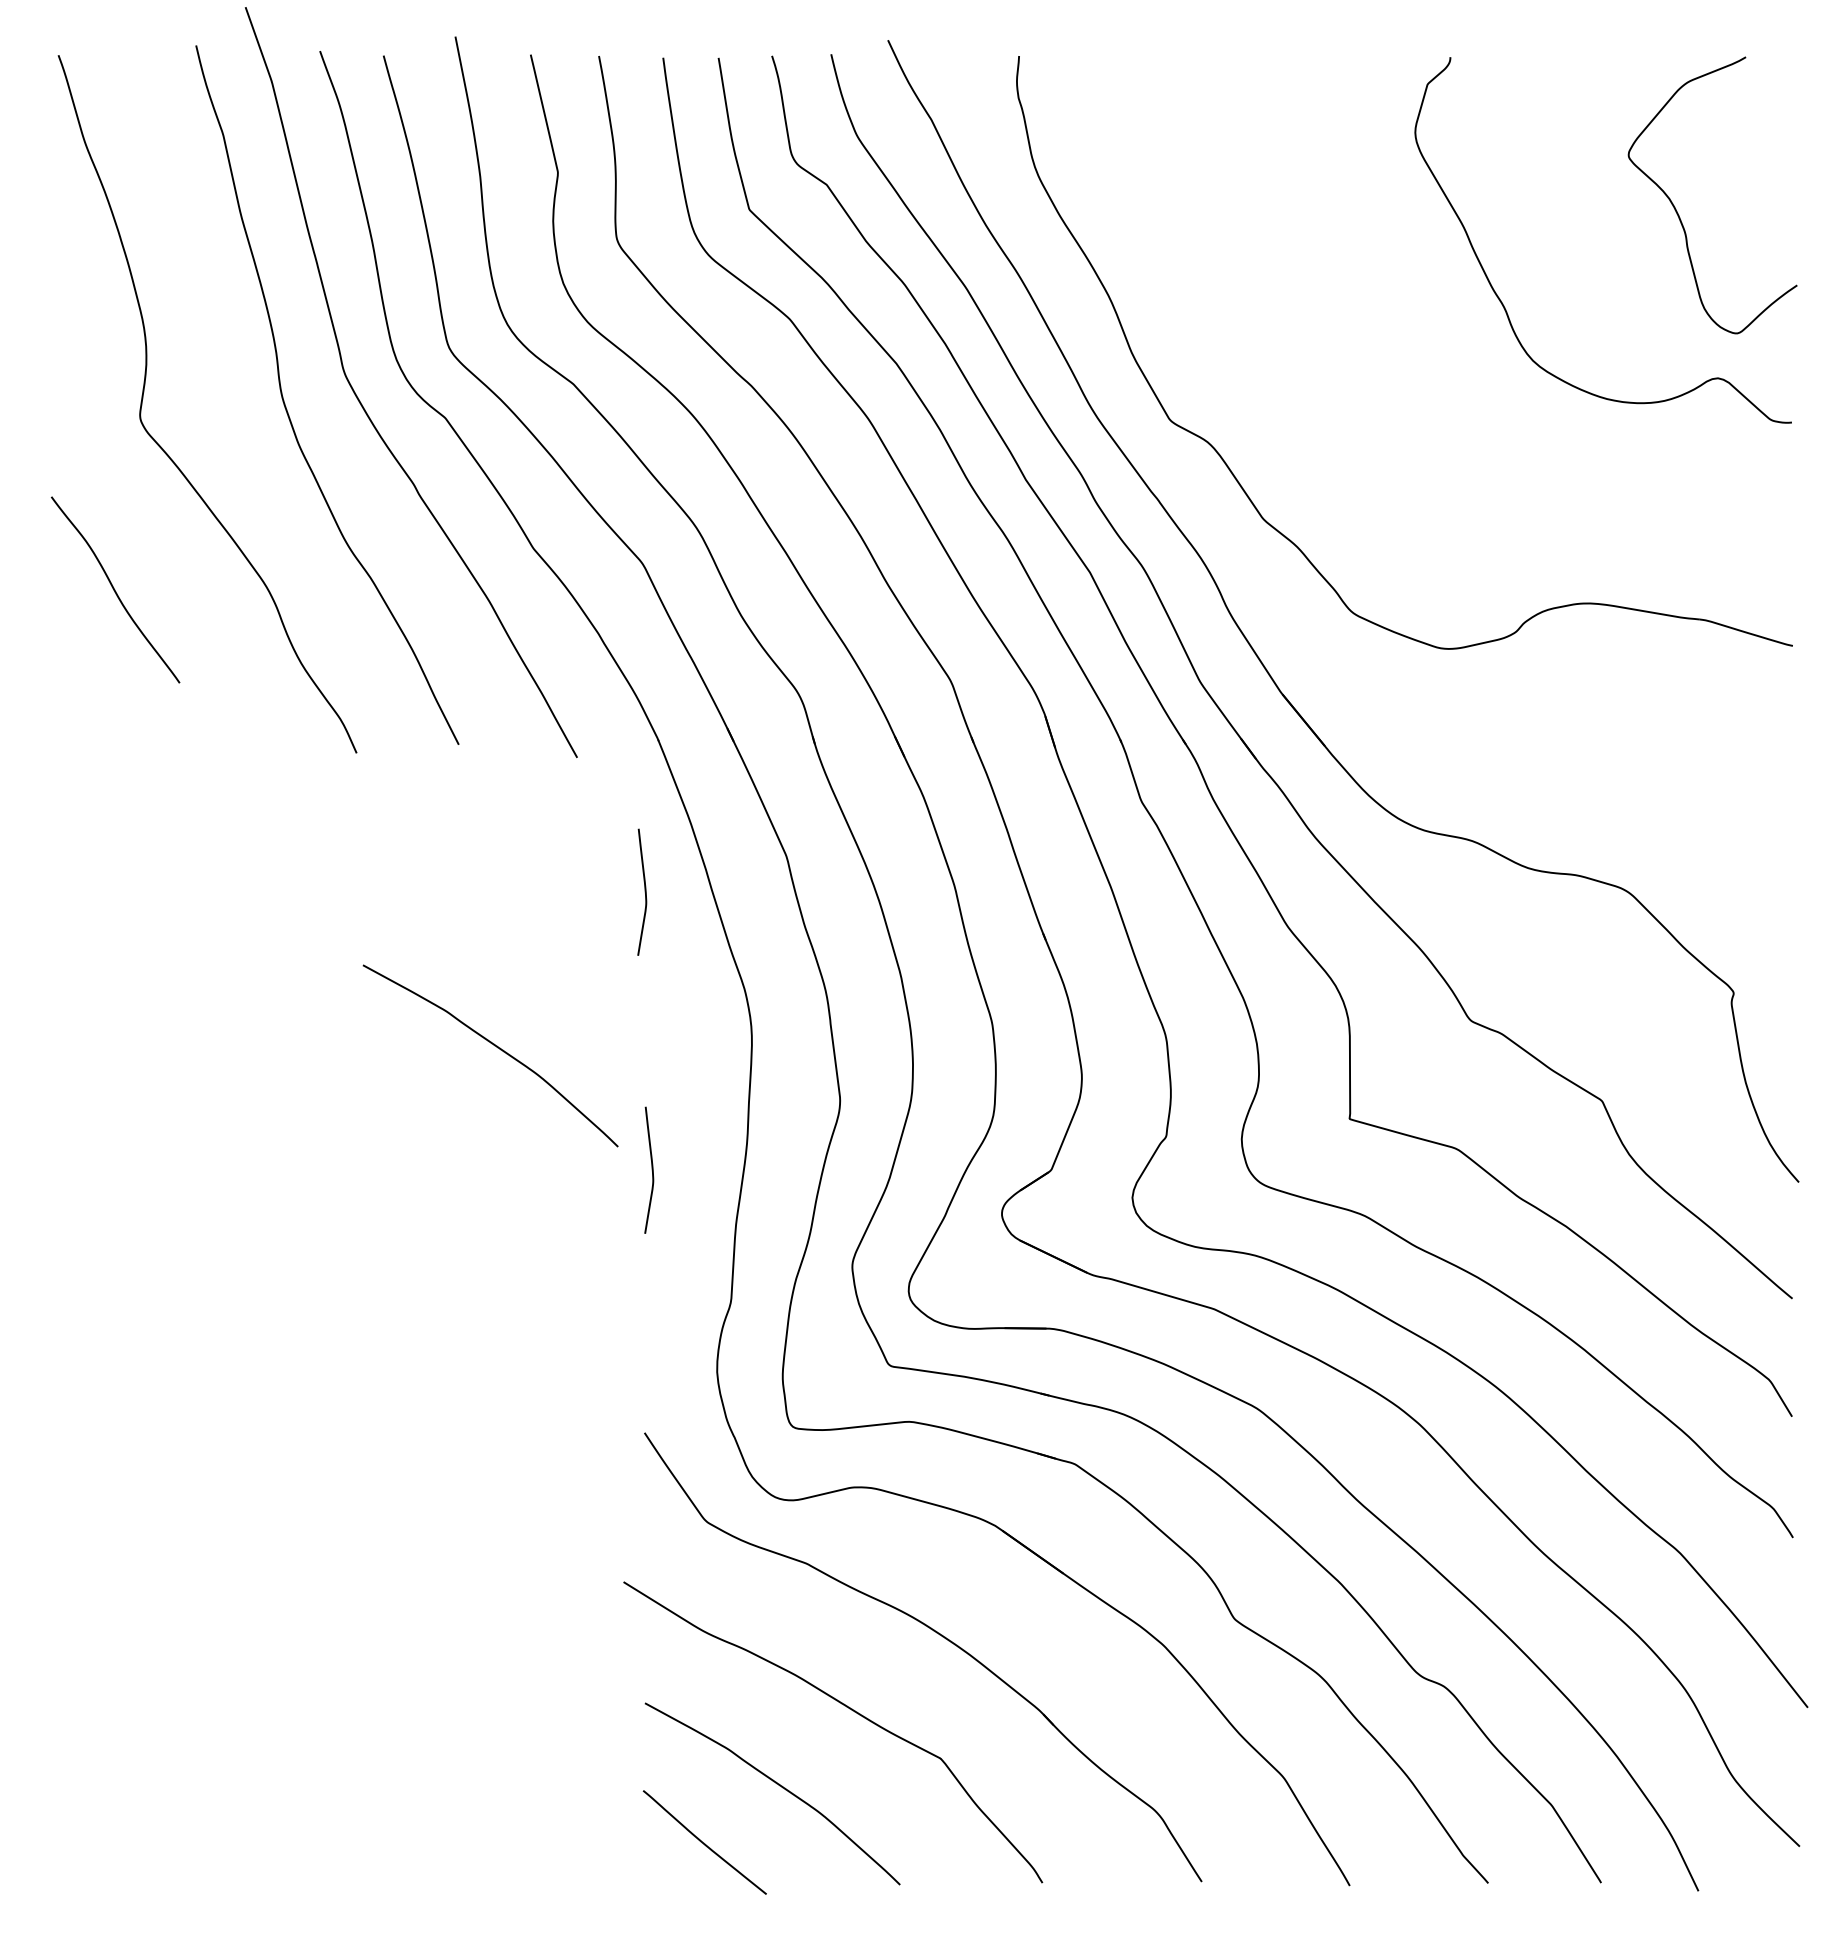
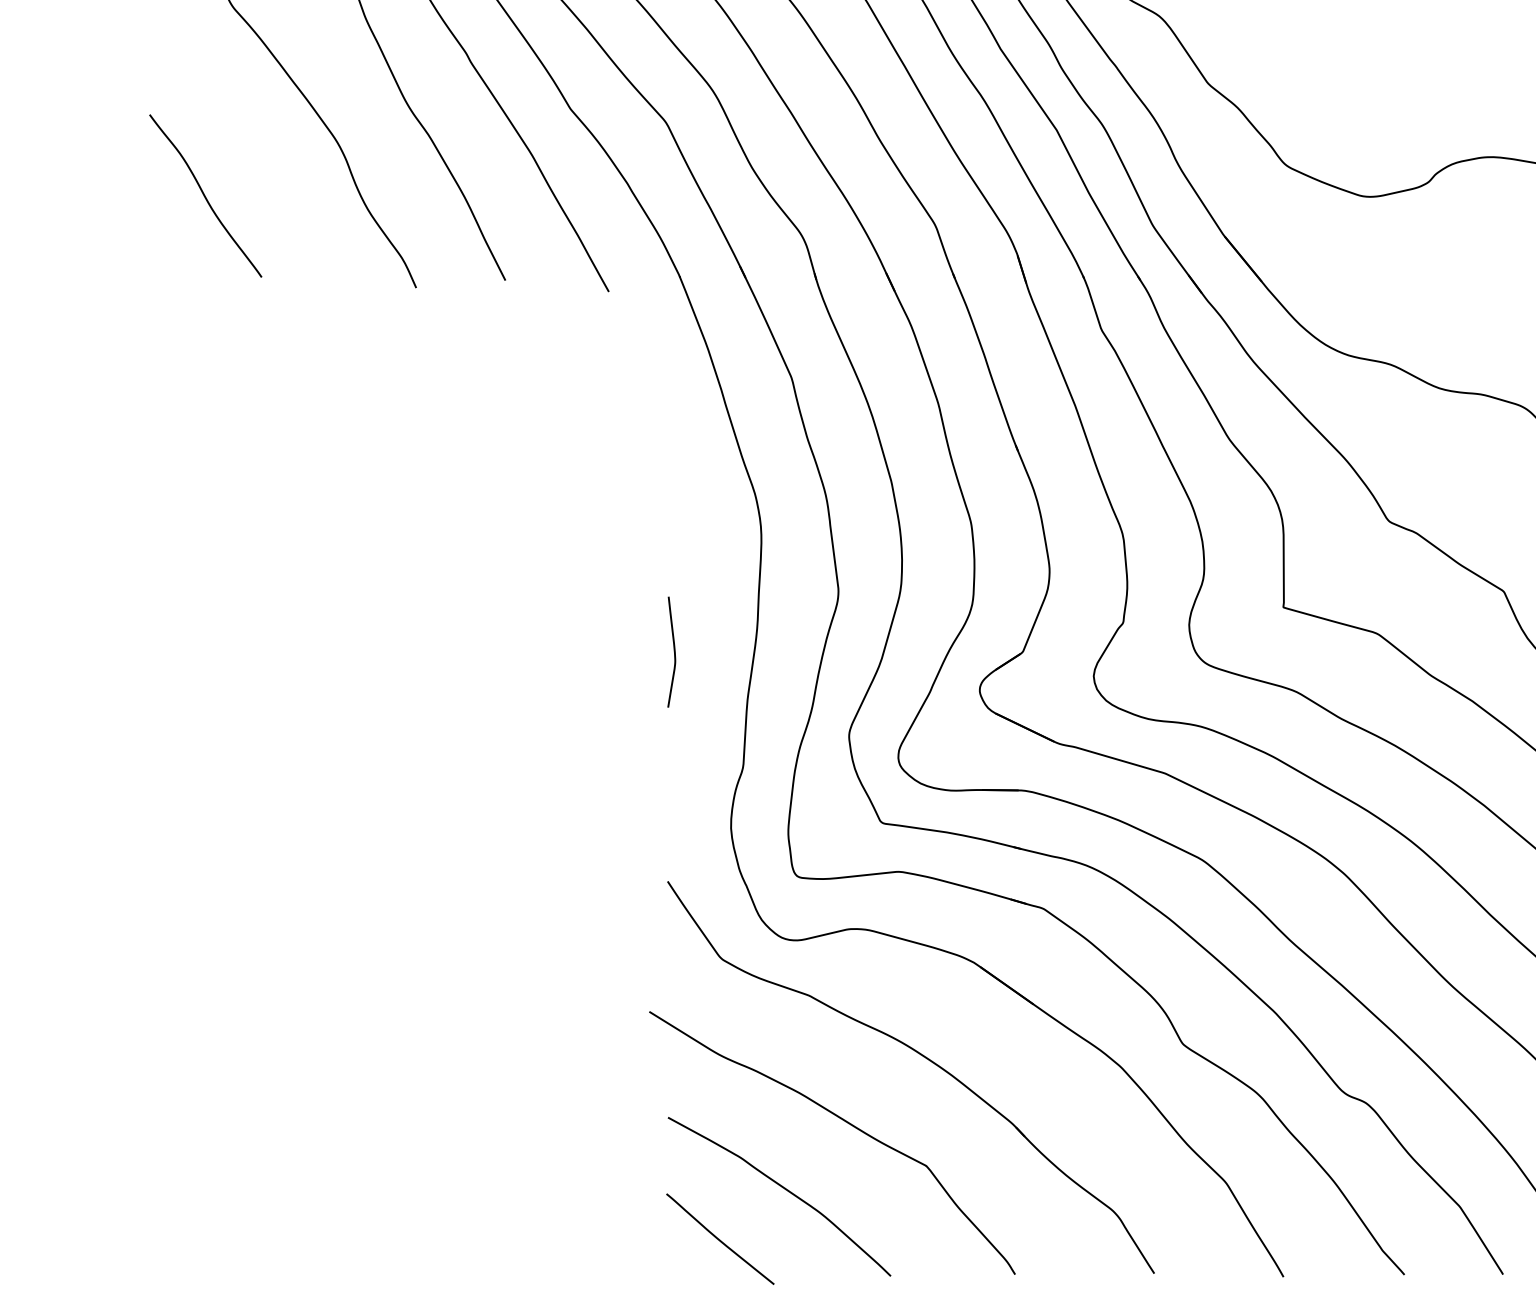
curve: (115, 589) -> (205, 195), moved
curve: (644, 891) -> (667, 408), removed
curve: (494, 1046) -> (536, 544), removed

